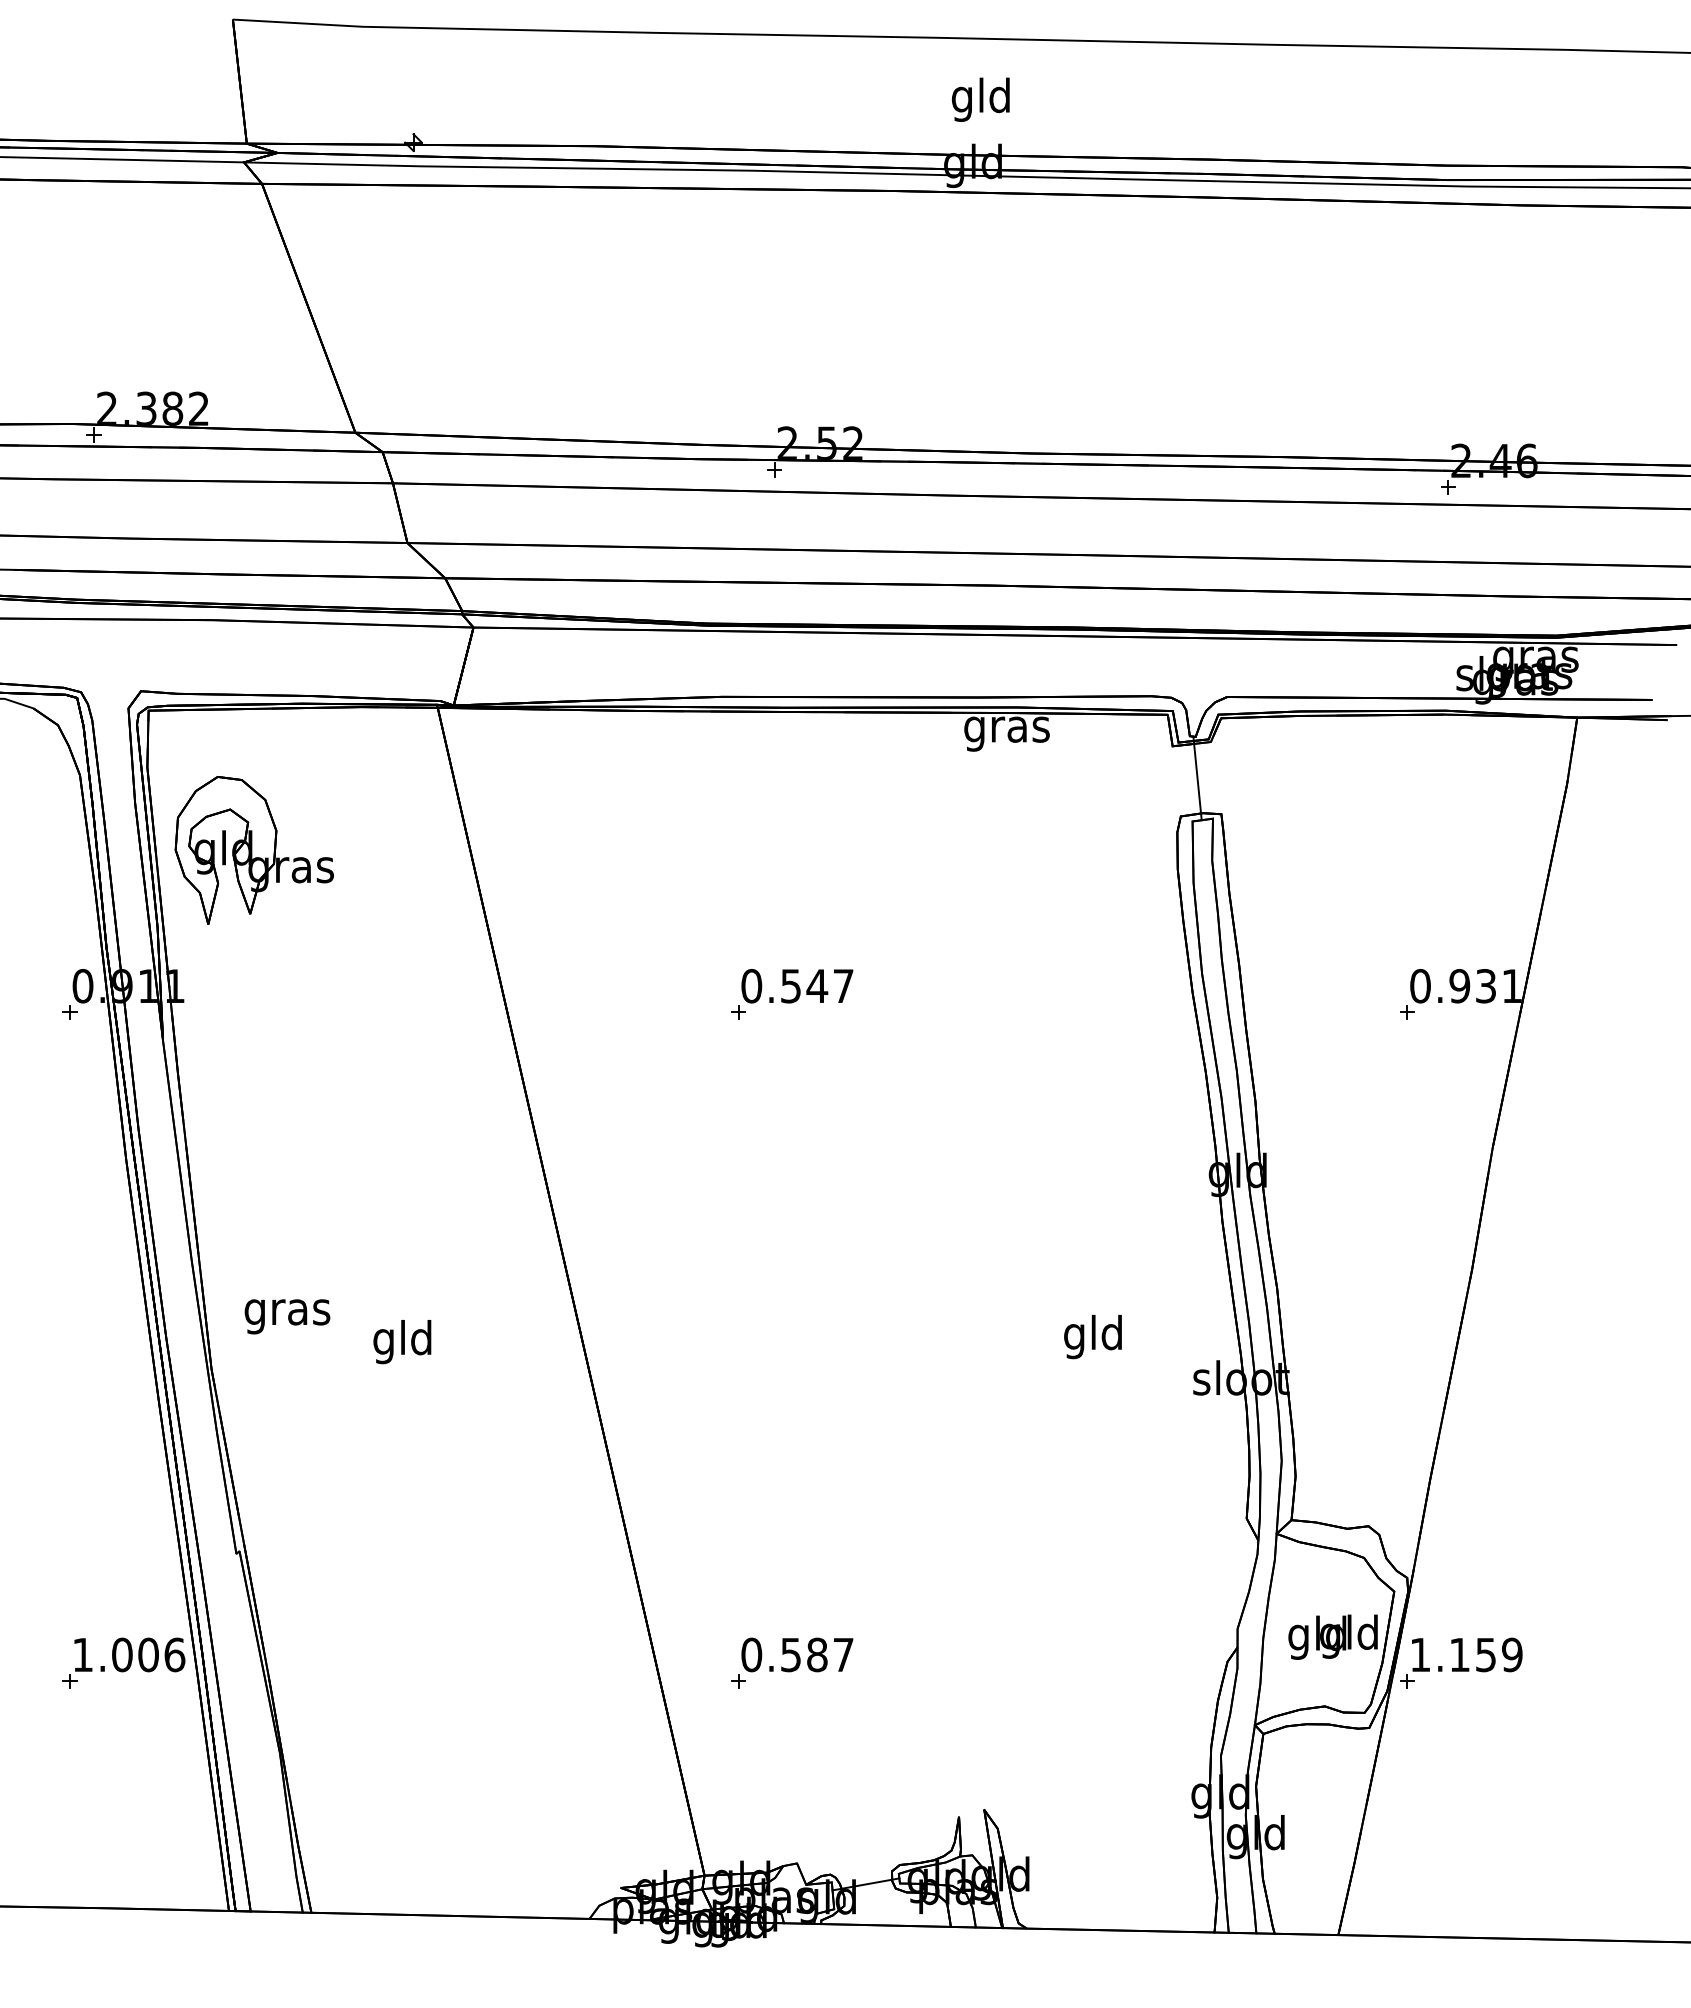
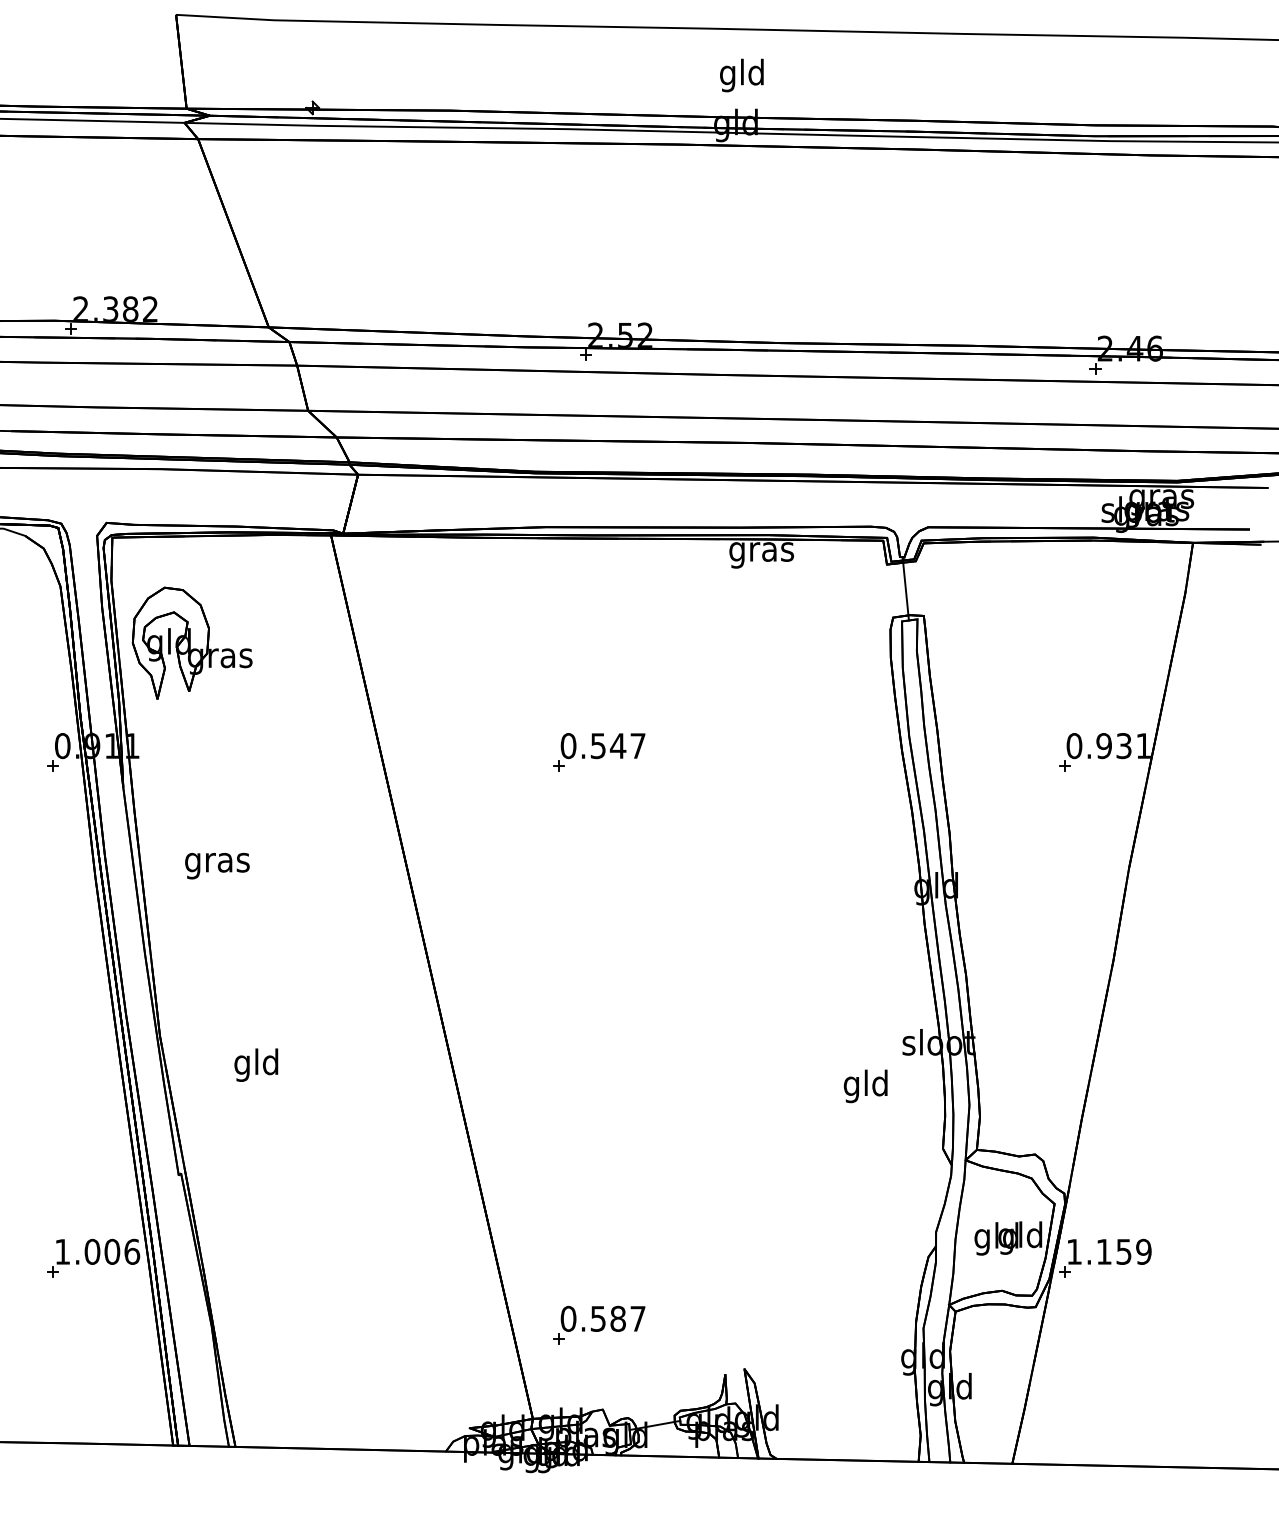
text: (287, 1315) -> (217, 865), moved
text: (1092, 1337) -> (865, 1086), moved
text: (402, 1341) -> (256, 1064), moved
part: (792, 1662) -> (599, 1324), moved

